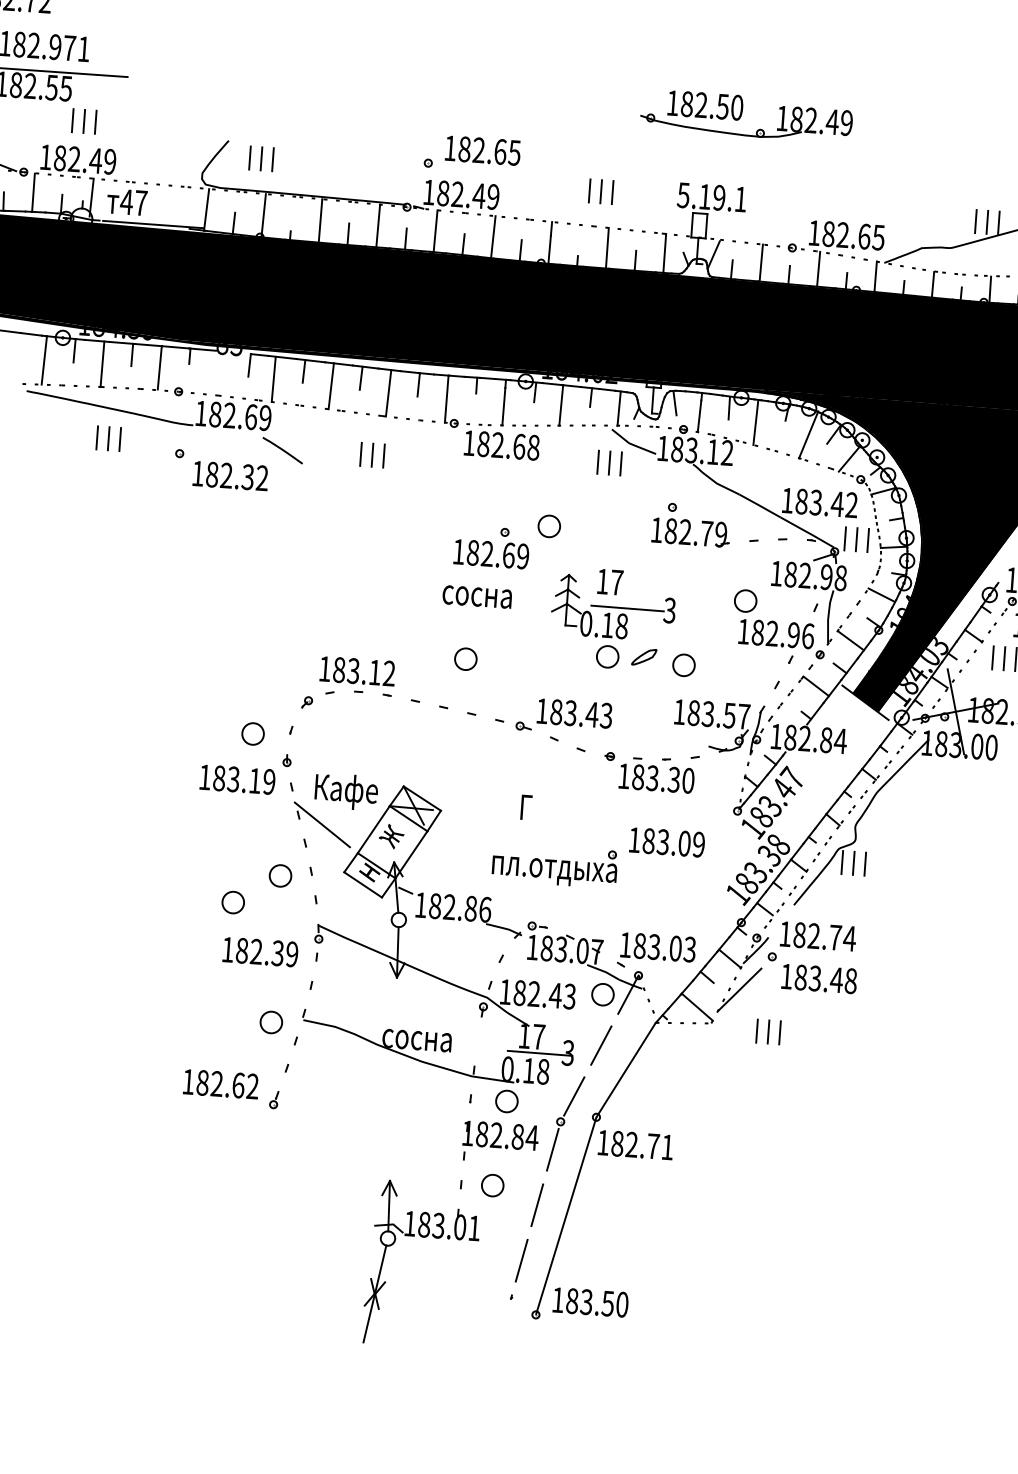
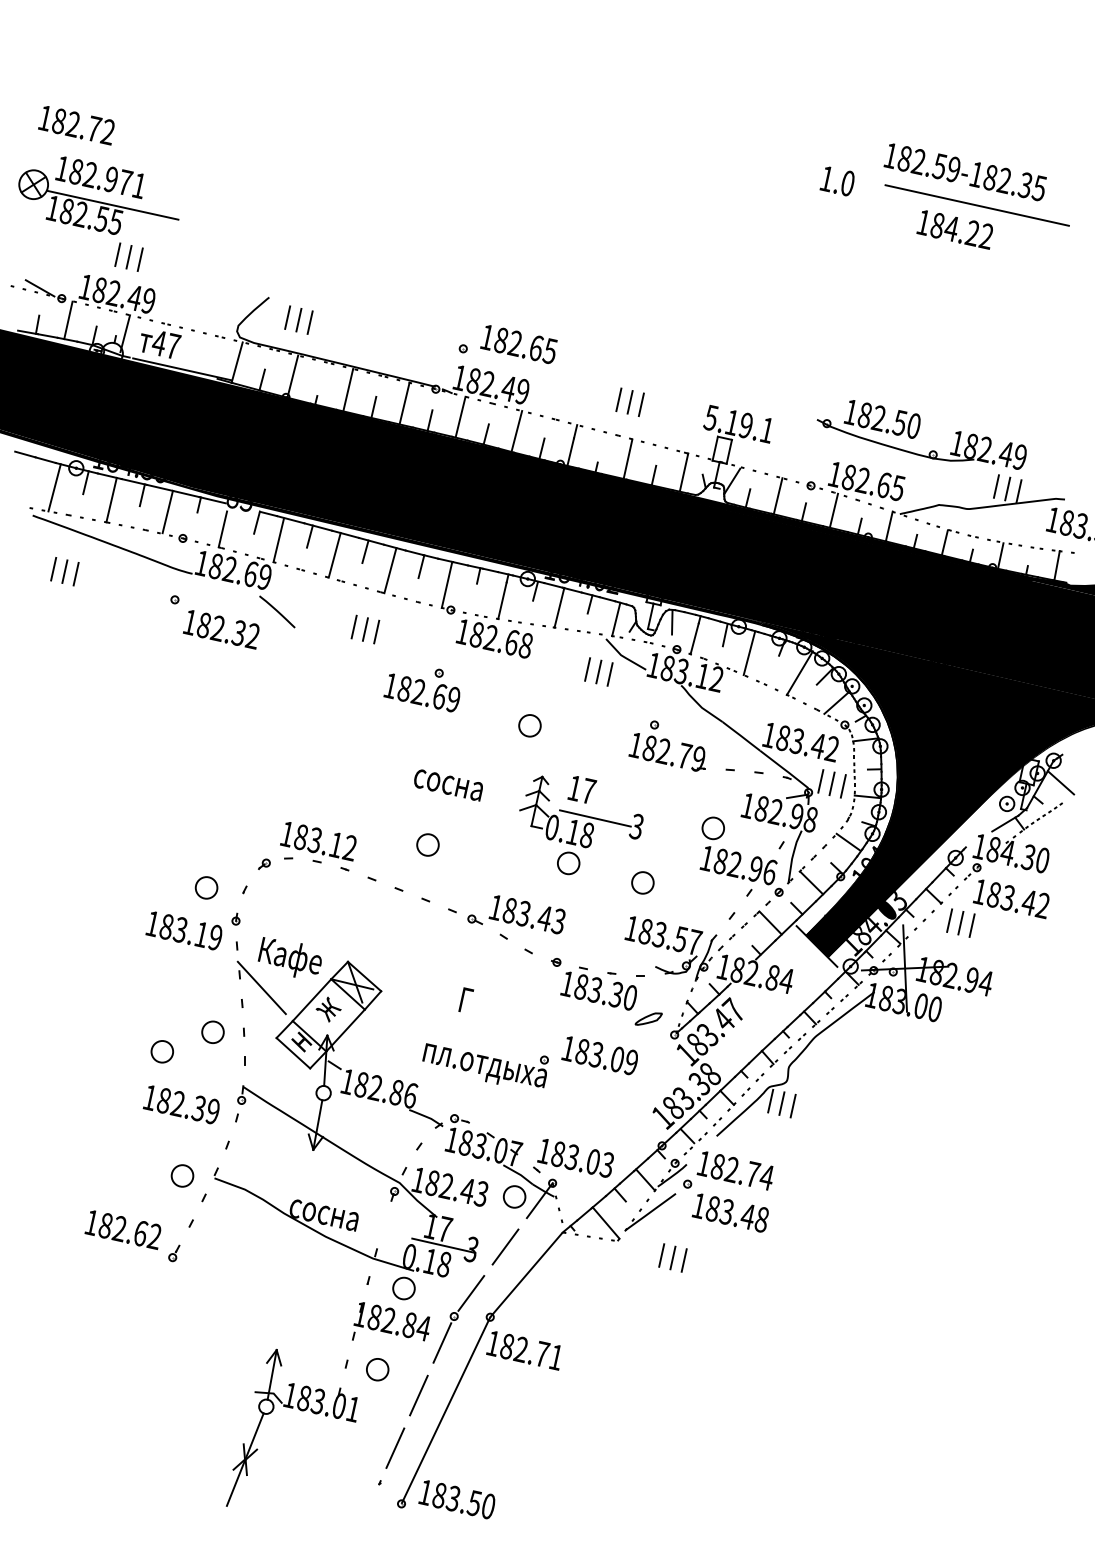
part: (745, 114) -> (921, 434), moved
line: (216, 377) -> (222, 529), added
part: (108, 438) -> (64, 571), moved
part: (489, 552) -> (421, 690), moved
part: (643, 656) -> (648, 1018), moved

